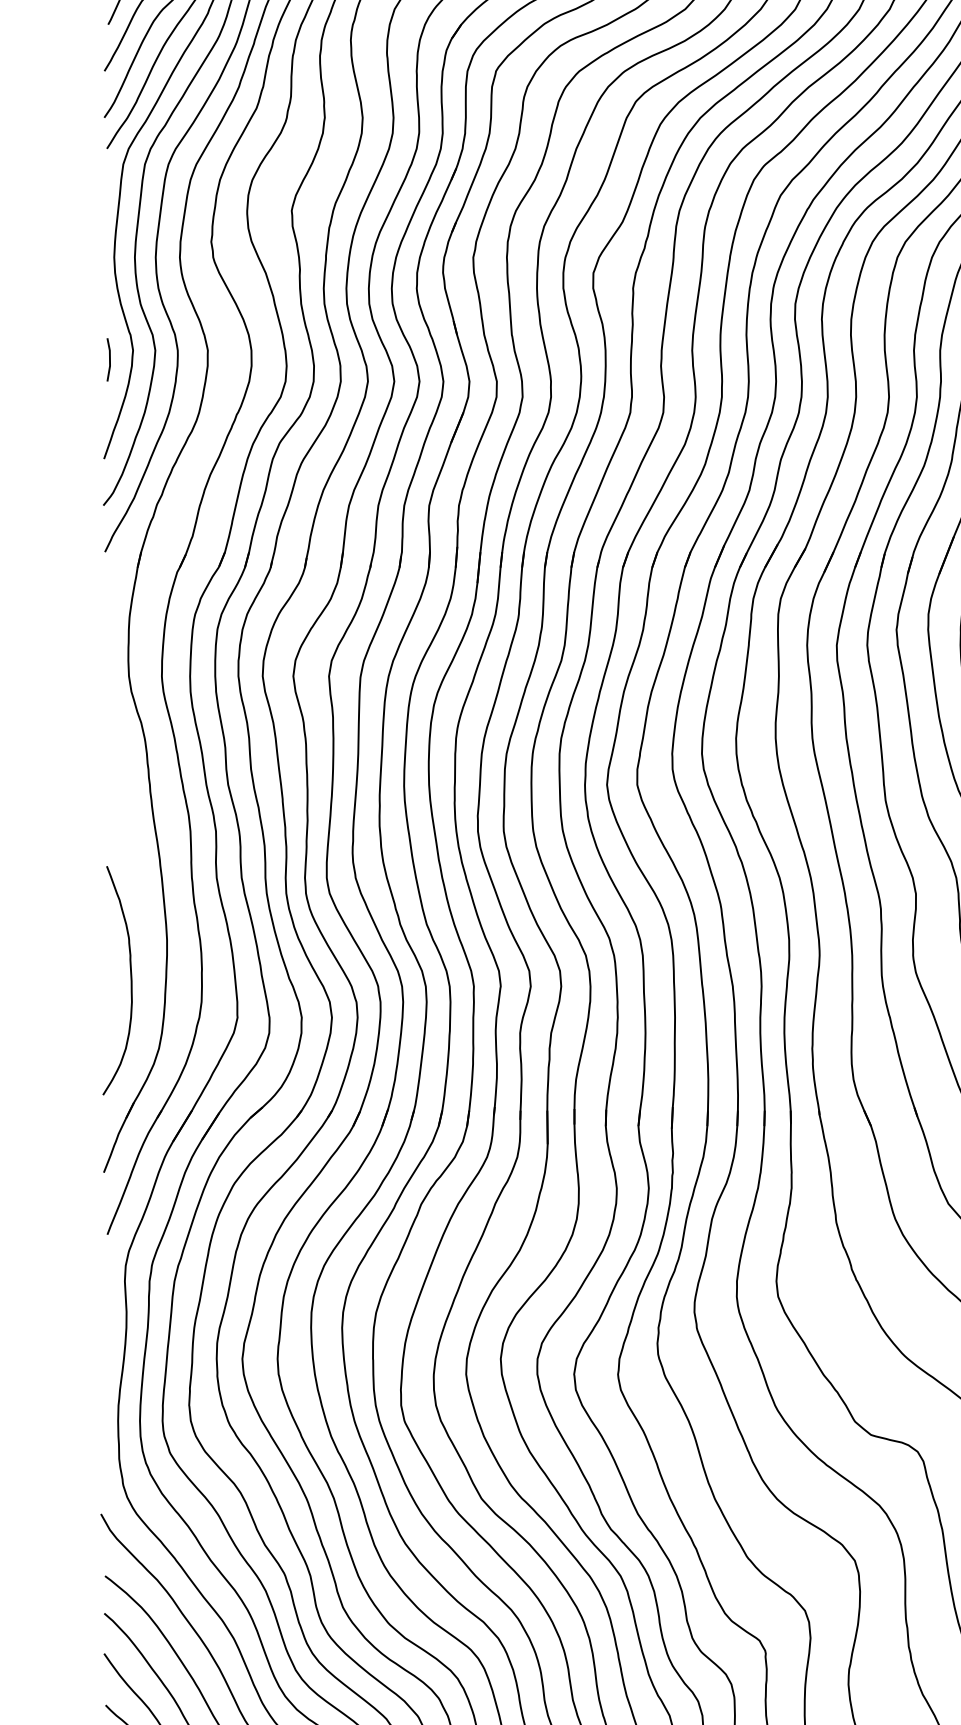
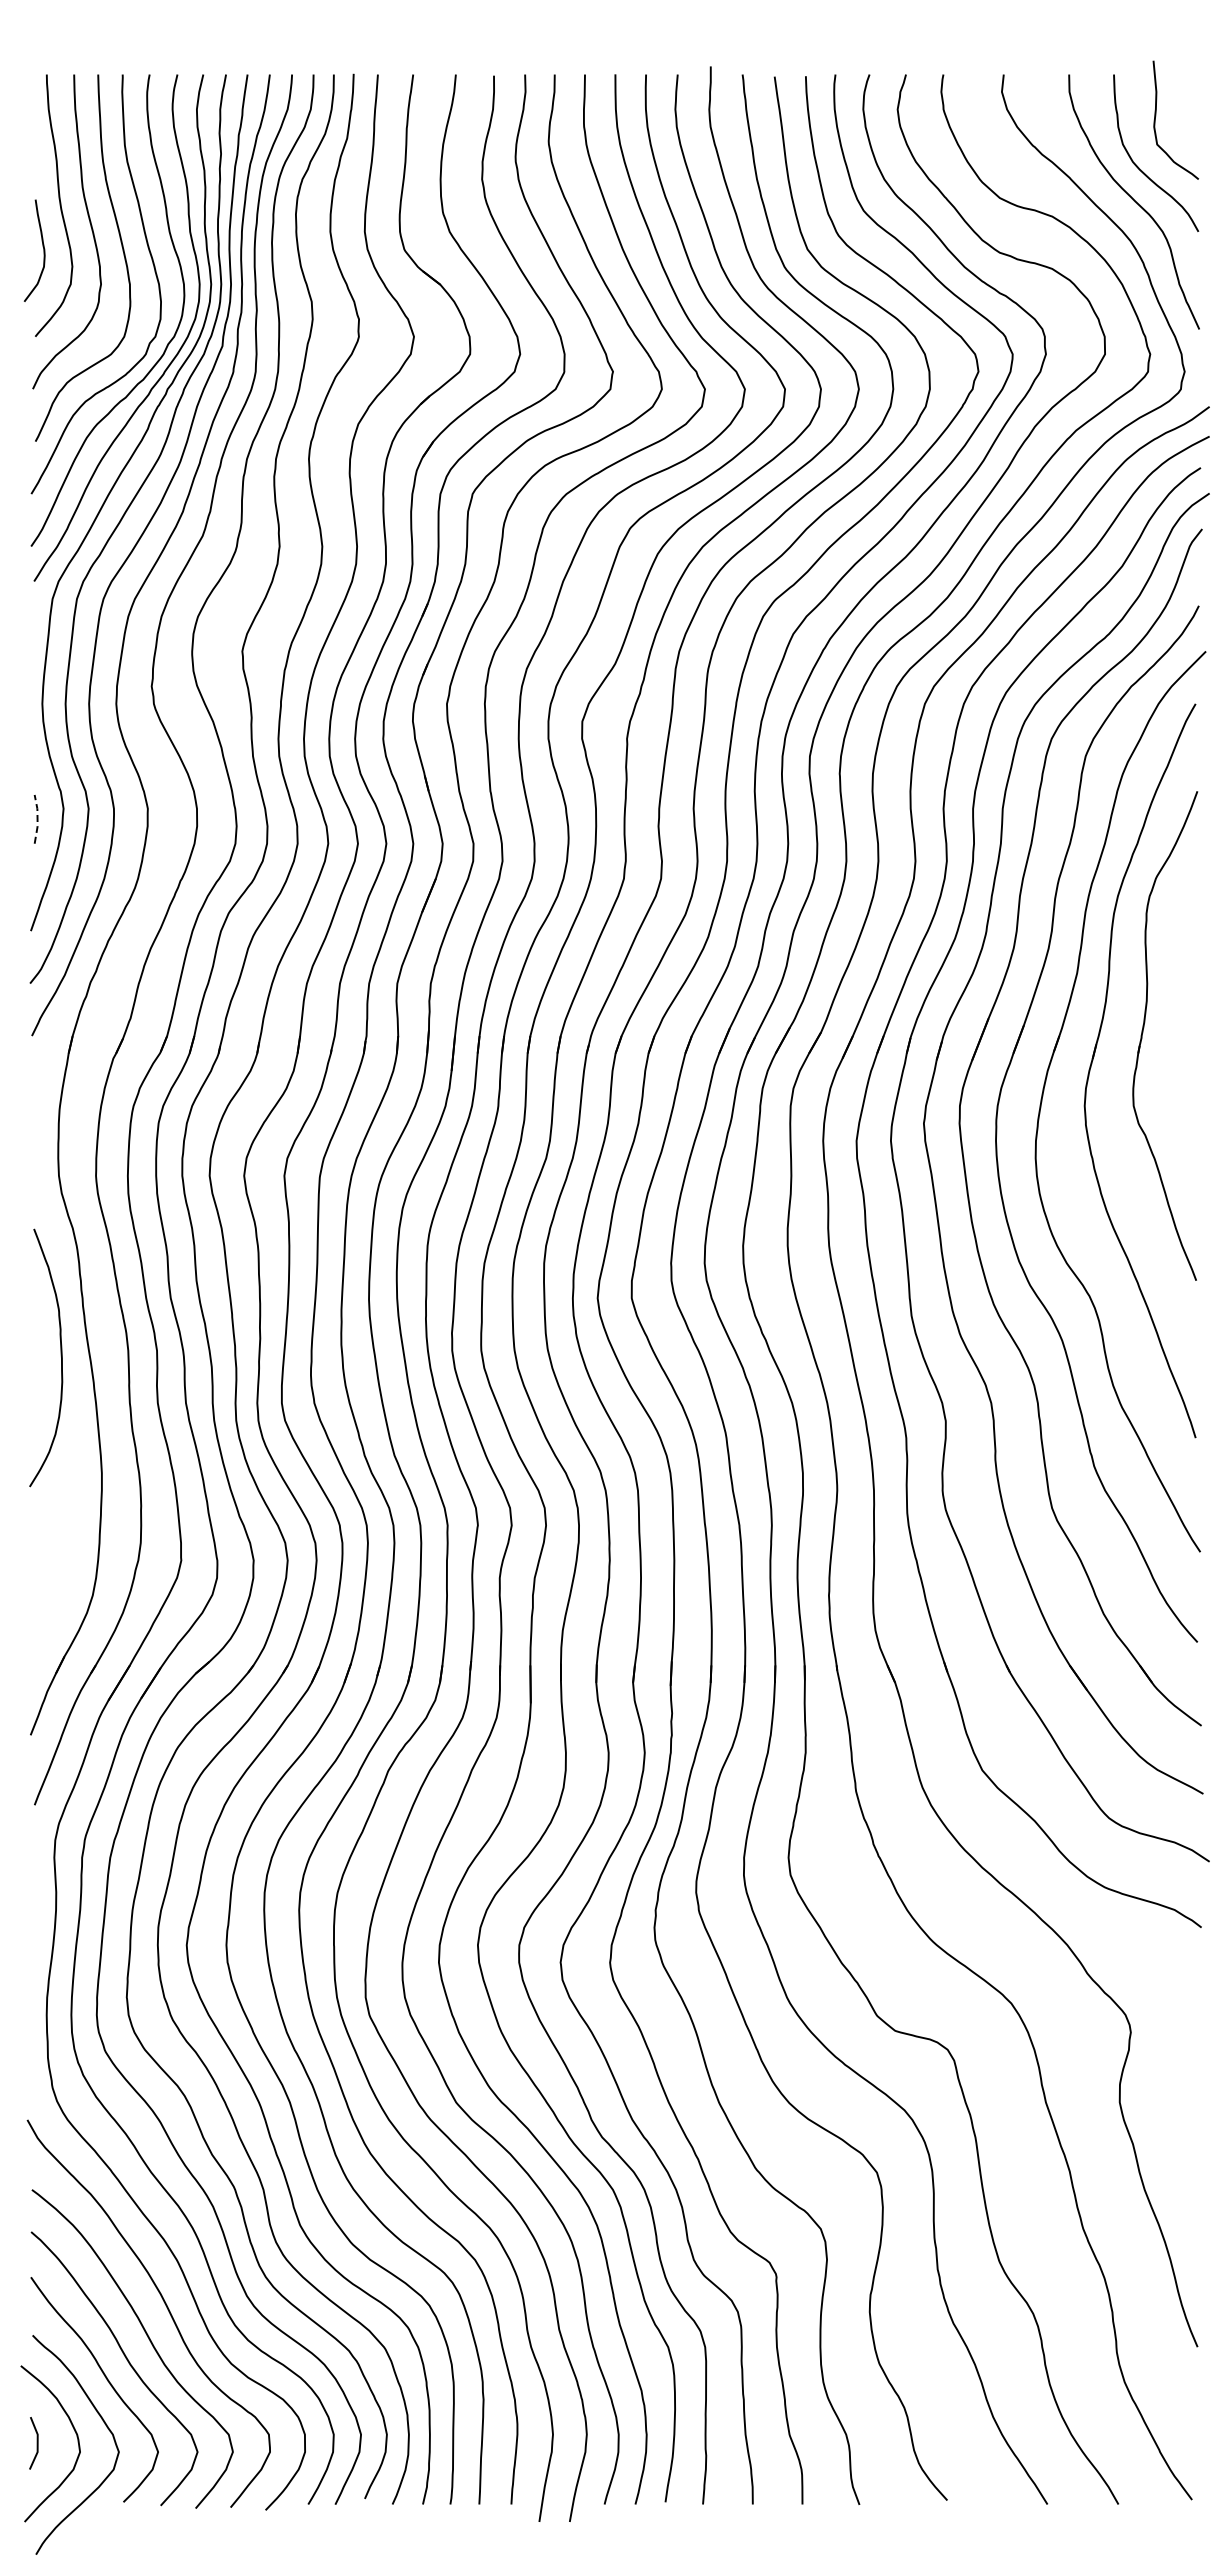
line: (109, 359) -> (37, 818), solid -> dashed
curve: (130, 979) -> (60, 1356), moved

